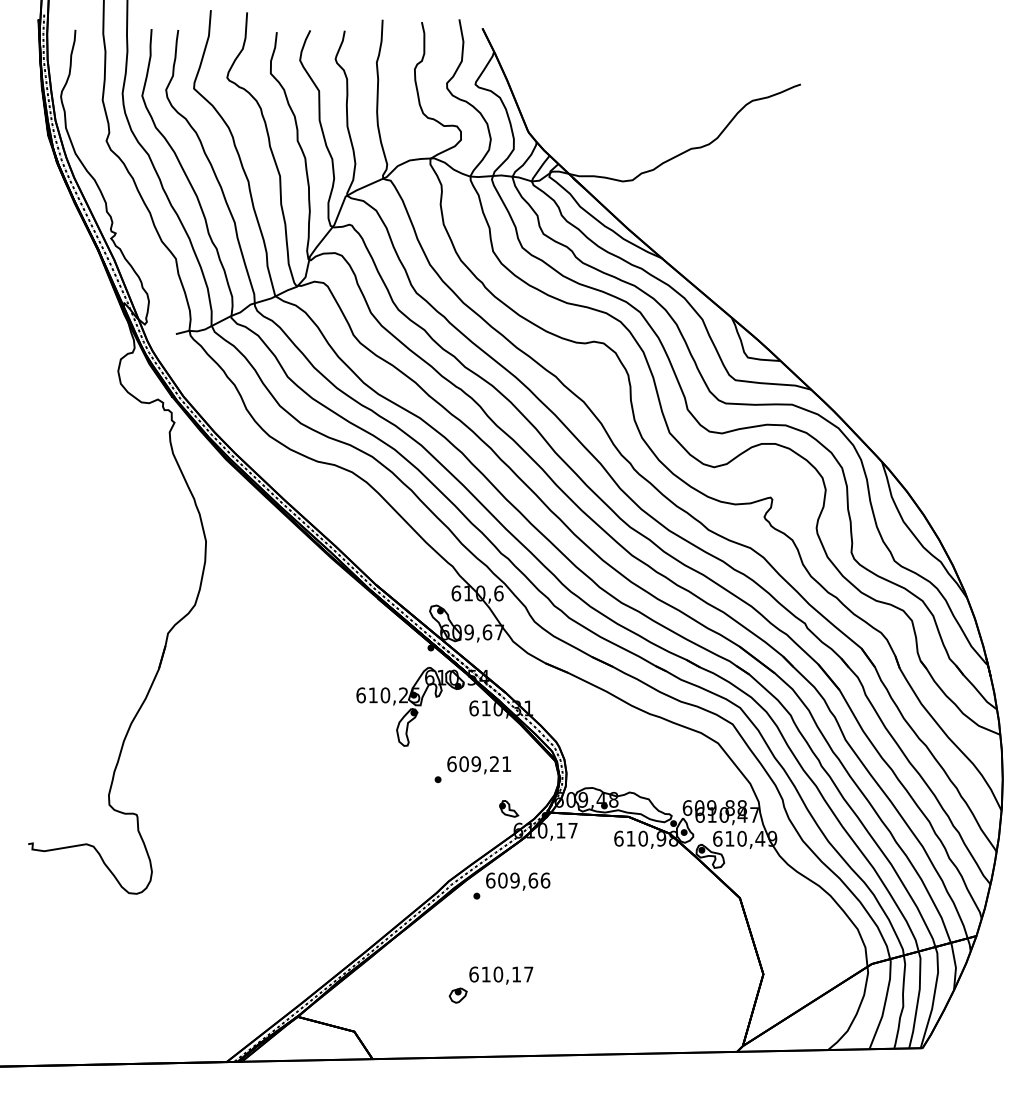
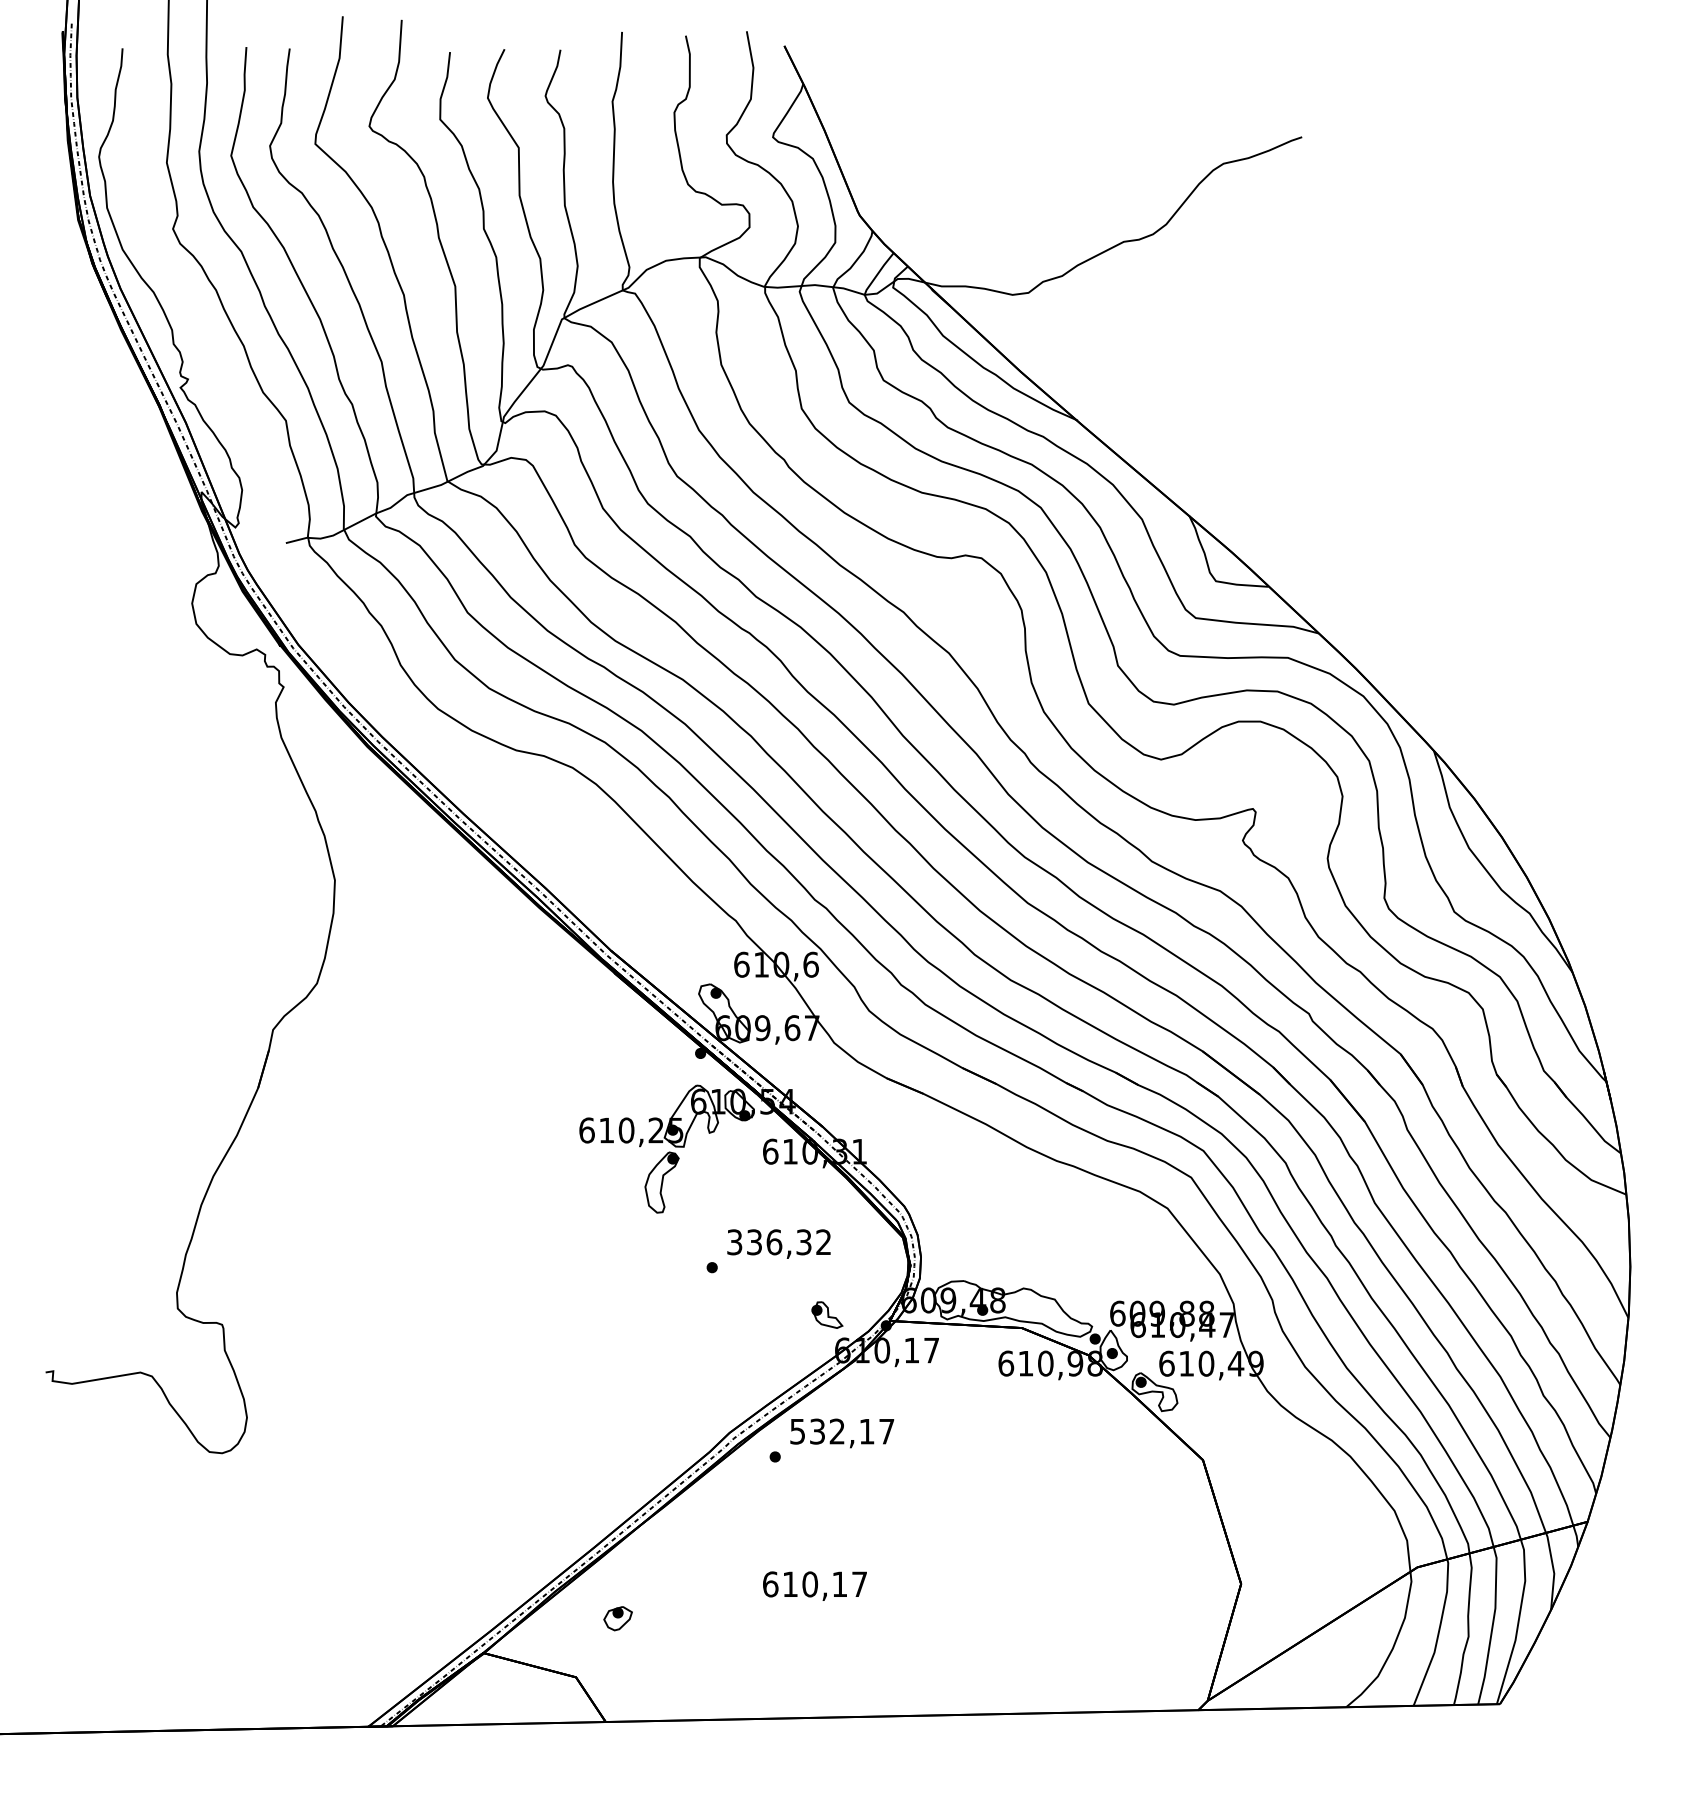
text: (479, 764) -> (779, 1242), 609,21 -> 336,32
text: (518, 880) -> (842, 1431), 609,66 -> 532,17
part: (457, 995) -> (616, 1618), moved

